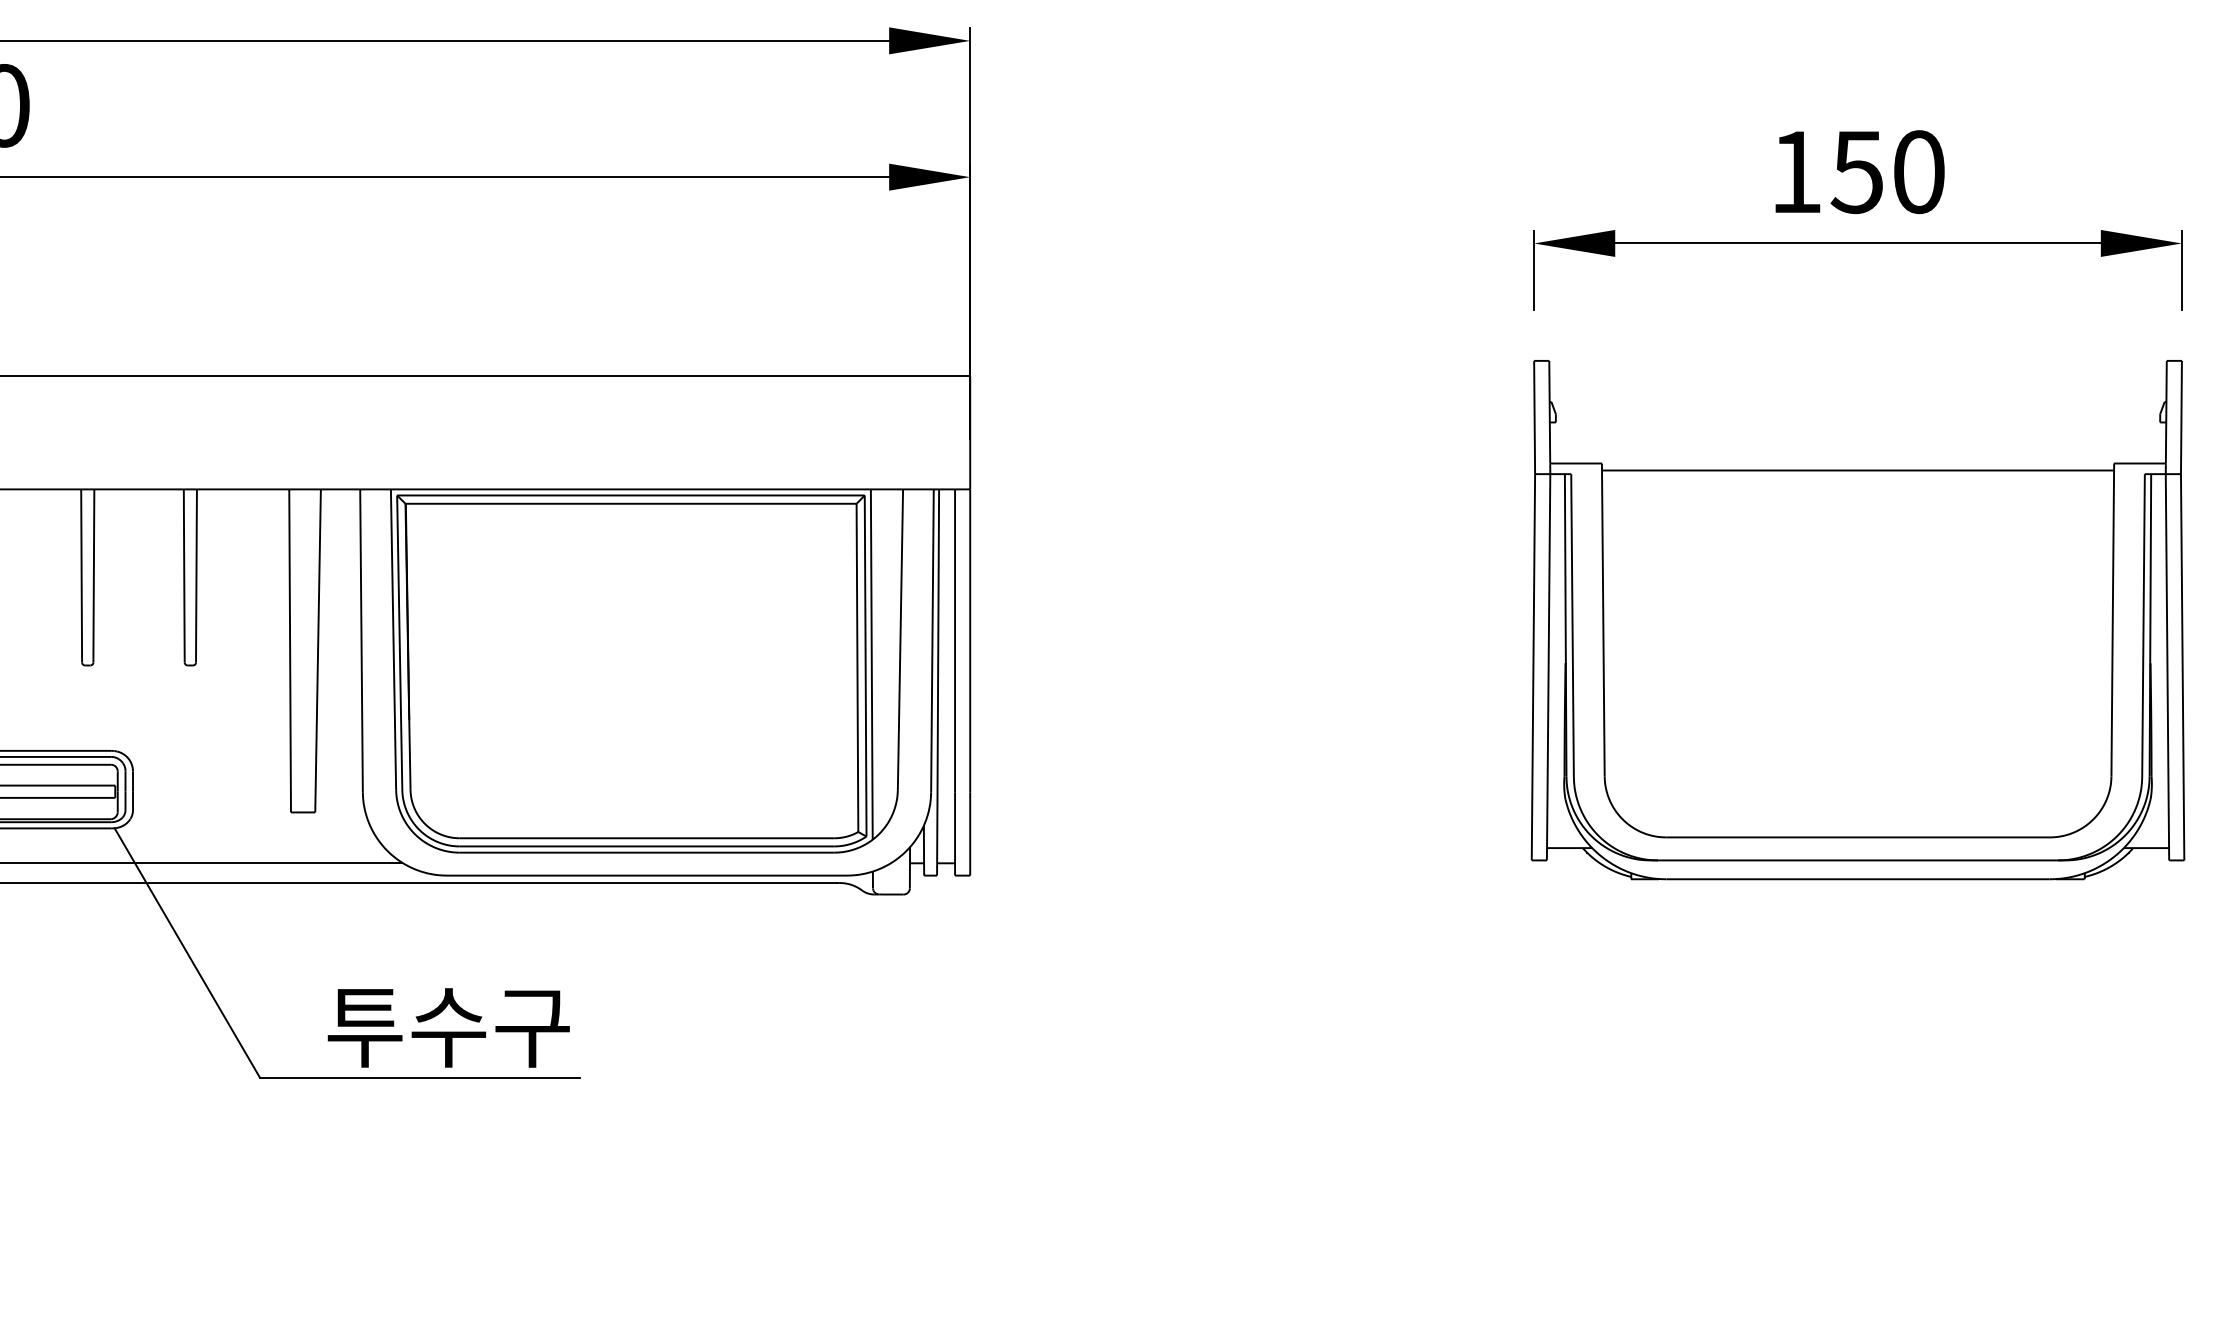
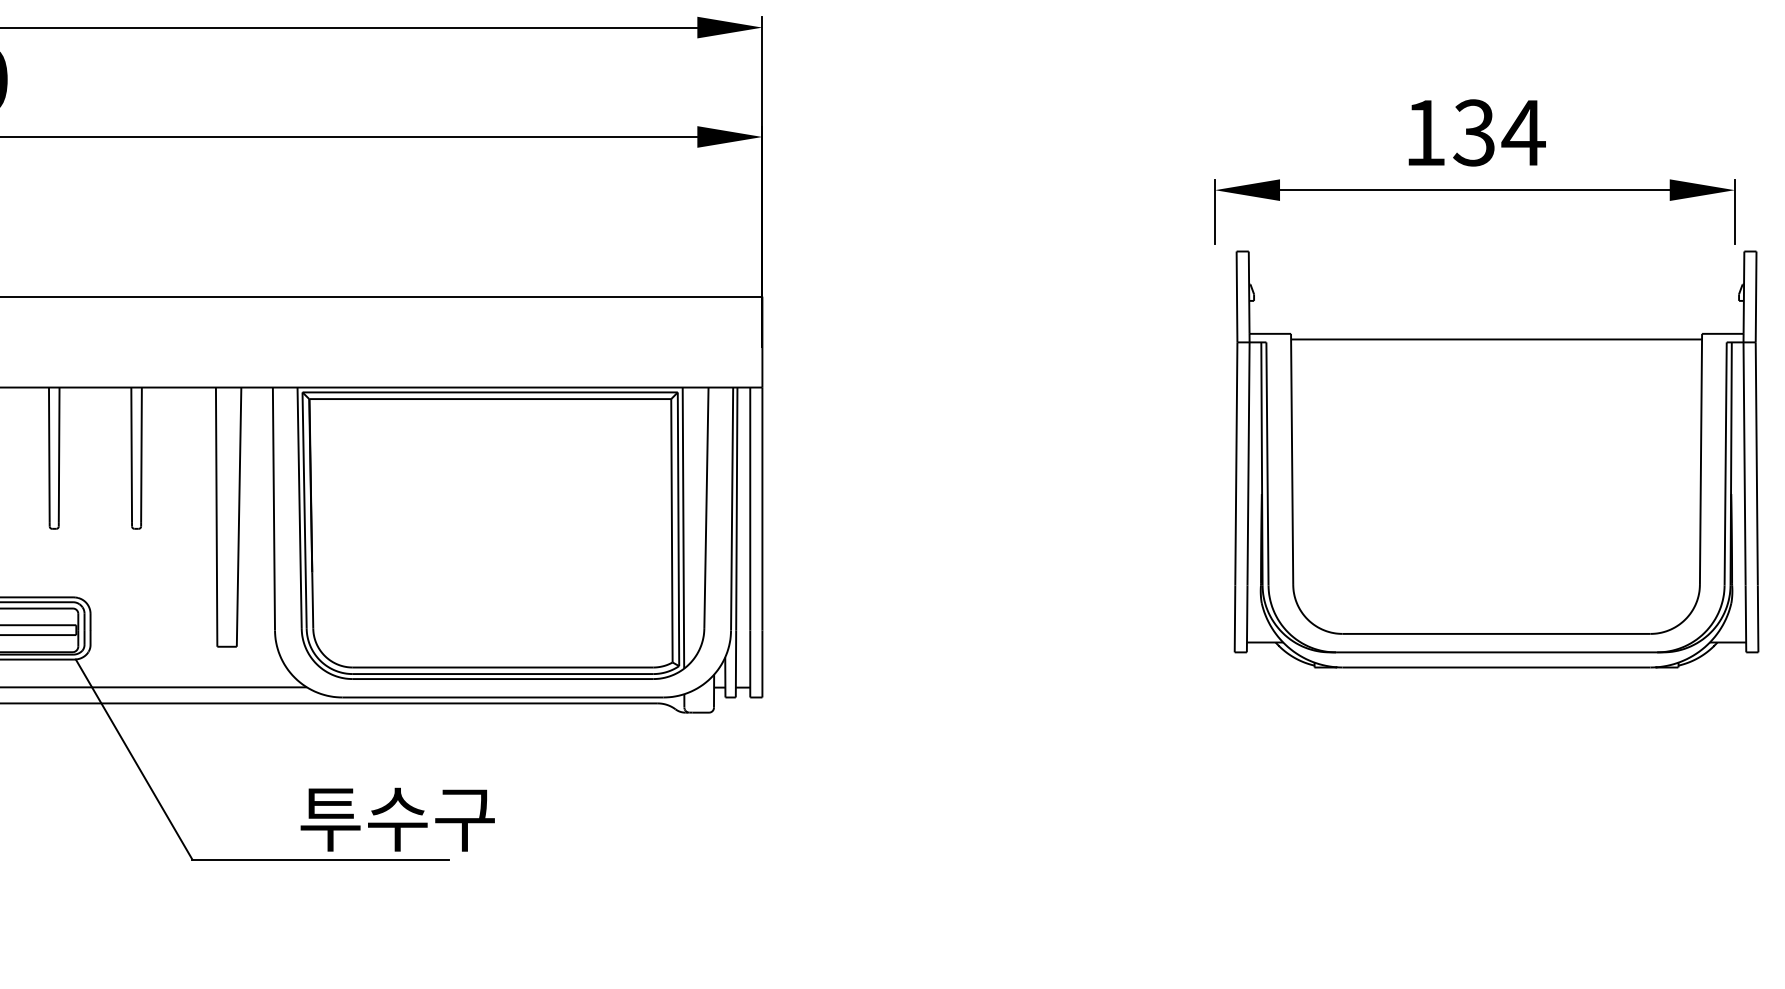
text: (1888, 172) -> (1499, 133), 150 -> 134
part: (1857, 620) -> (1496, 459), moved
text: (448, 1027) -> (397, 819), moved

